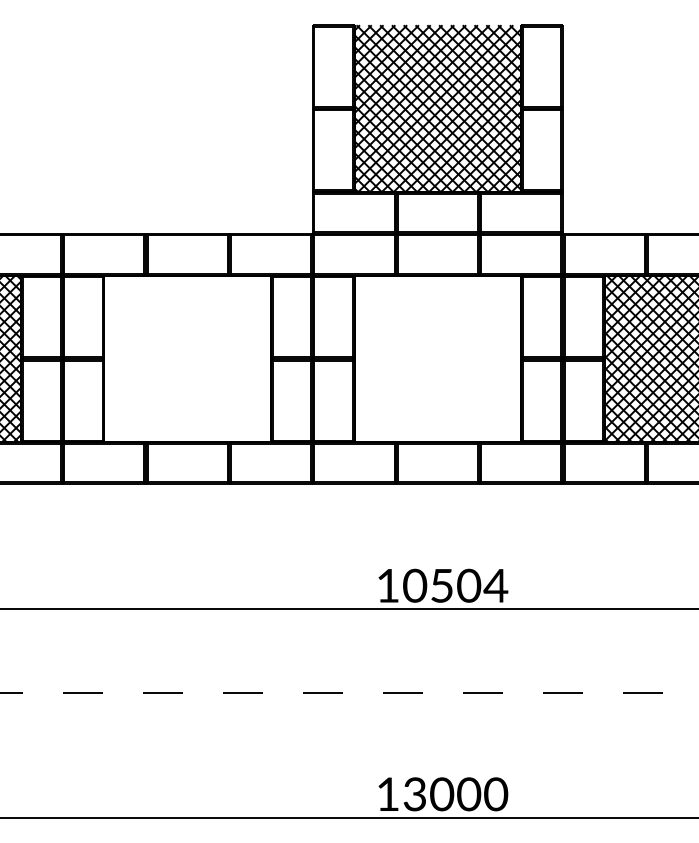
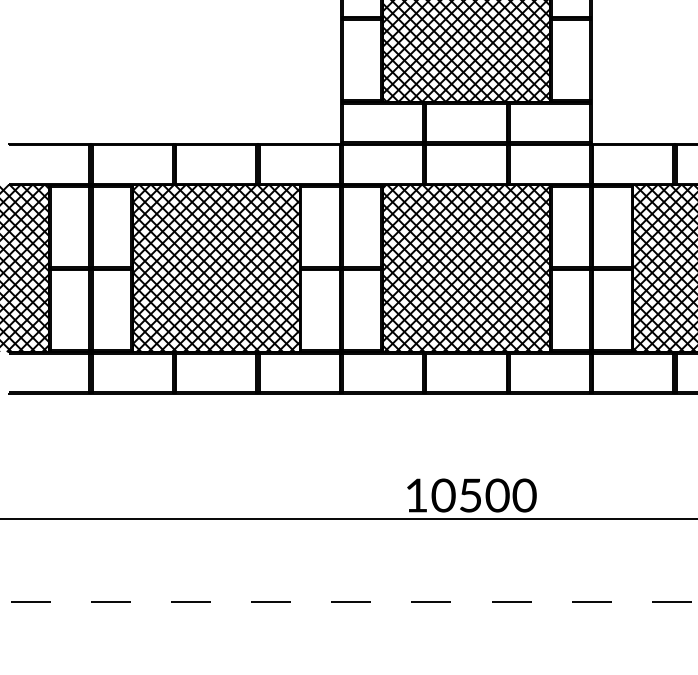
hatch: (187, 358) -> (216, 268), added
hatch: (437, 358) -> (466, 268), added
text: (495, 585) -> (524, 495), 10504 -> 10500

